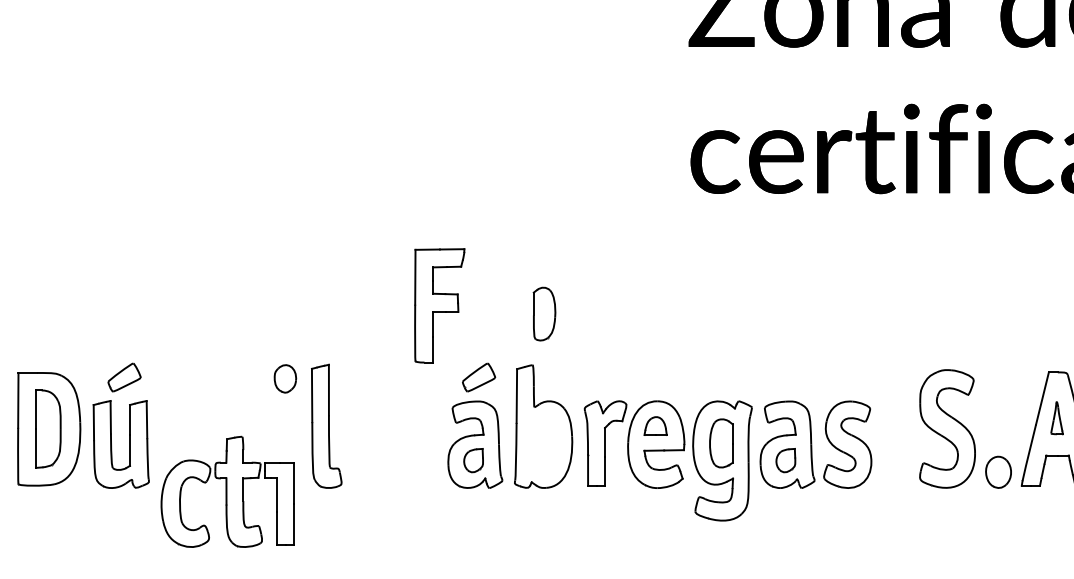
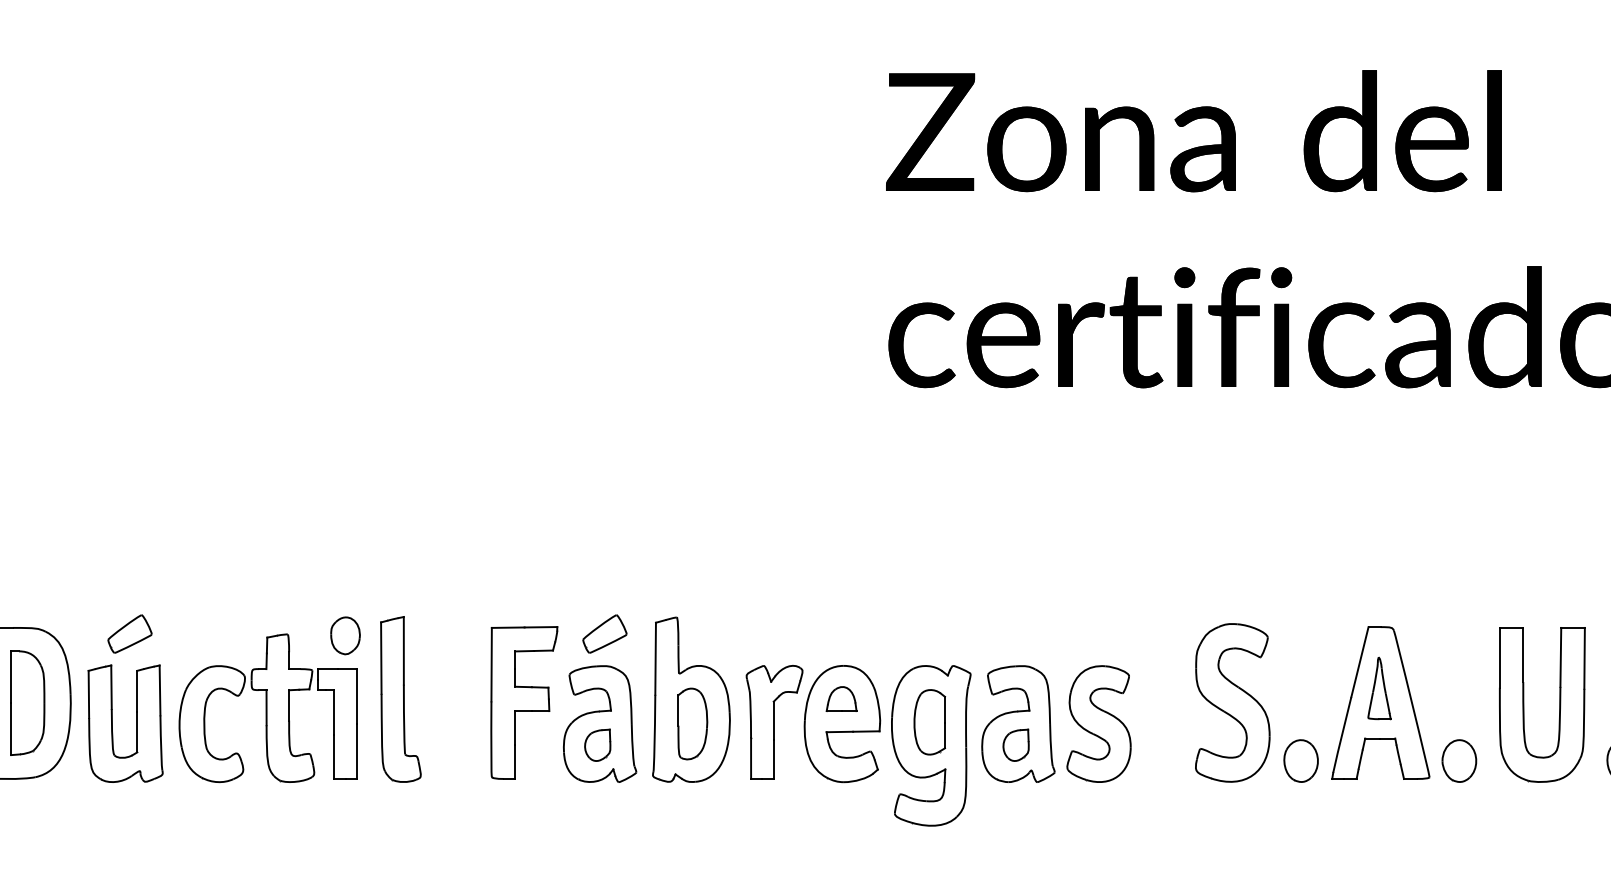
part: (439, 305) -> (524, 702), moved
part: (544, 313) -> (692, 723), moved
part: (1057, 418) -> (1379, 688), size x1.43
part: (227, 492) -> (267, 708), moved

